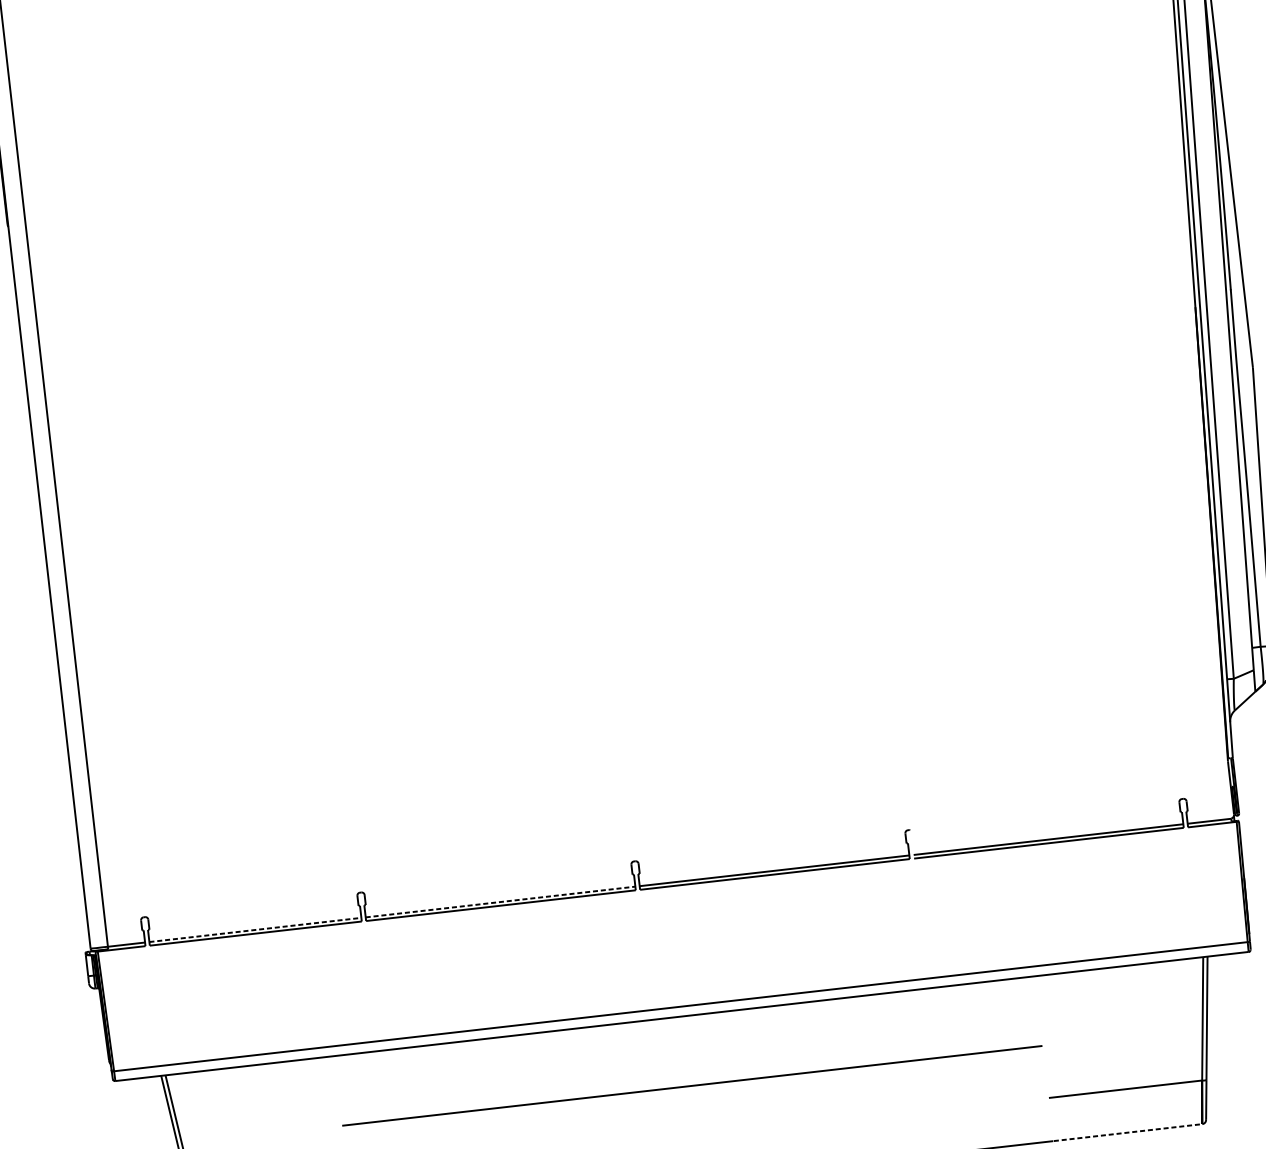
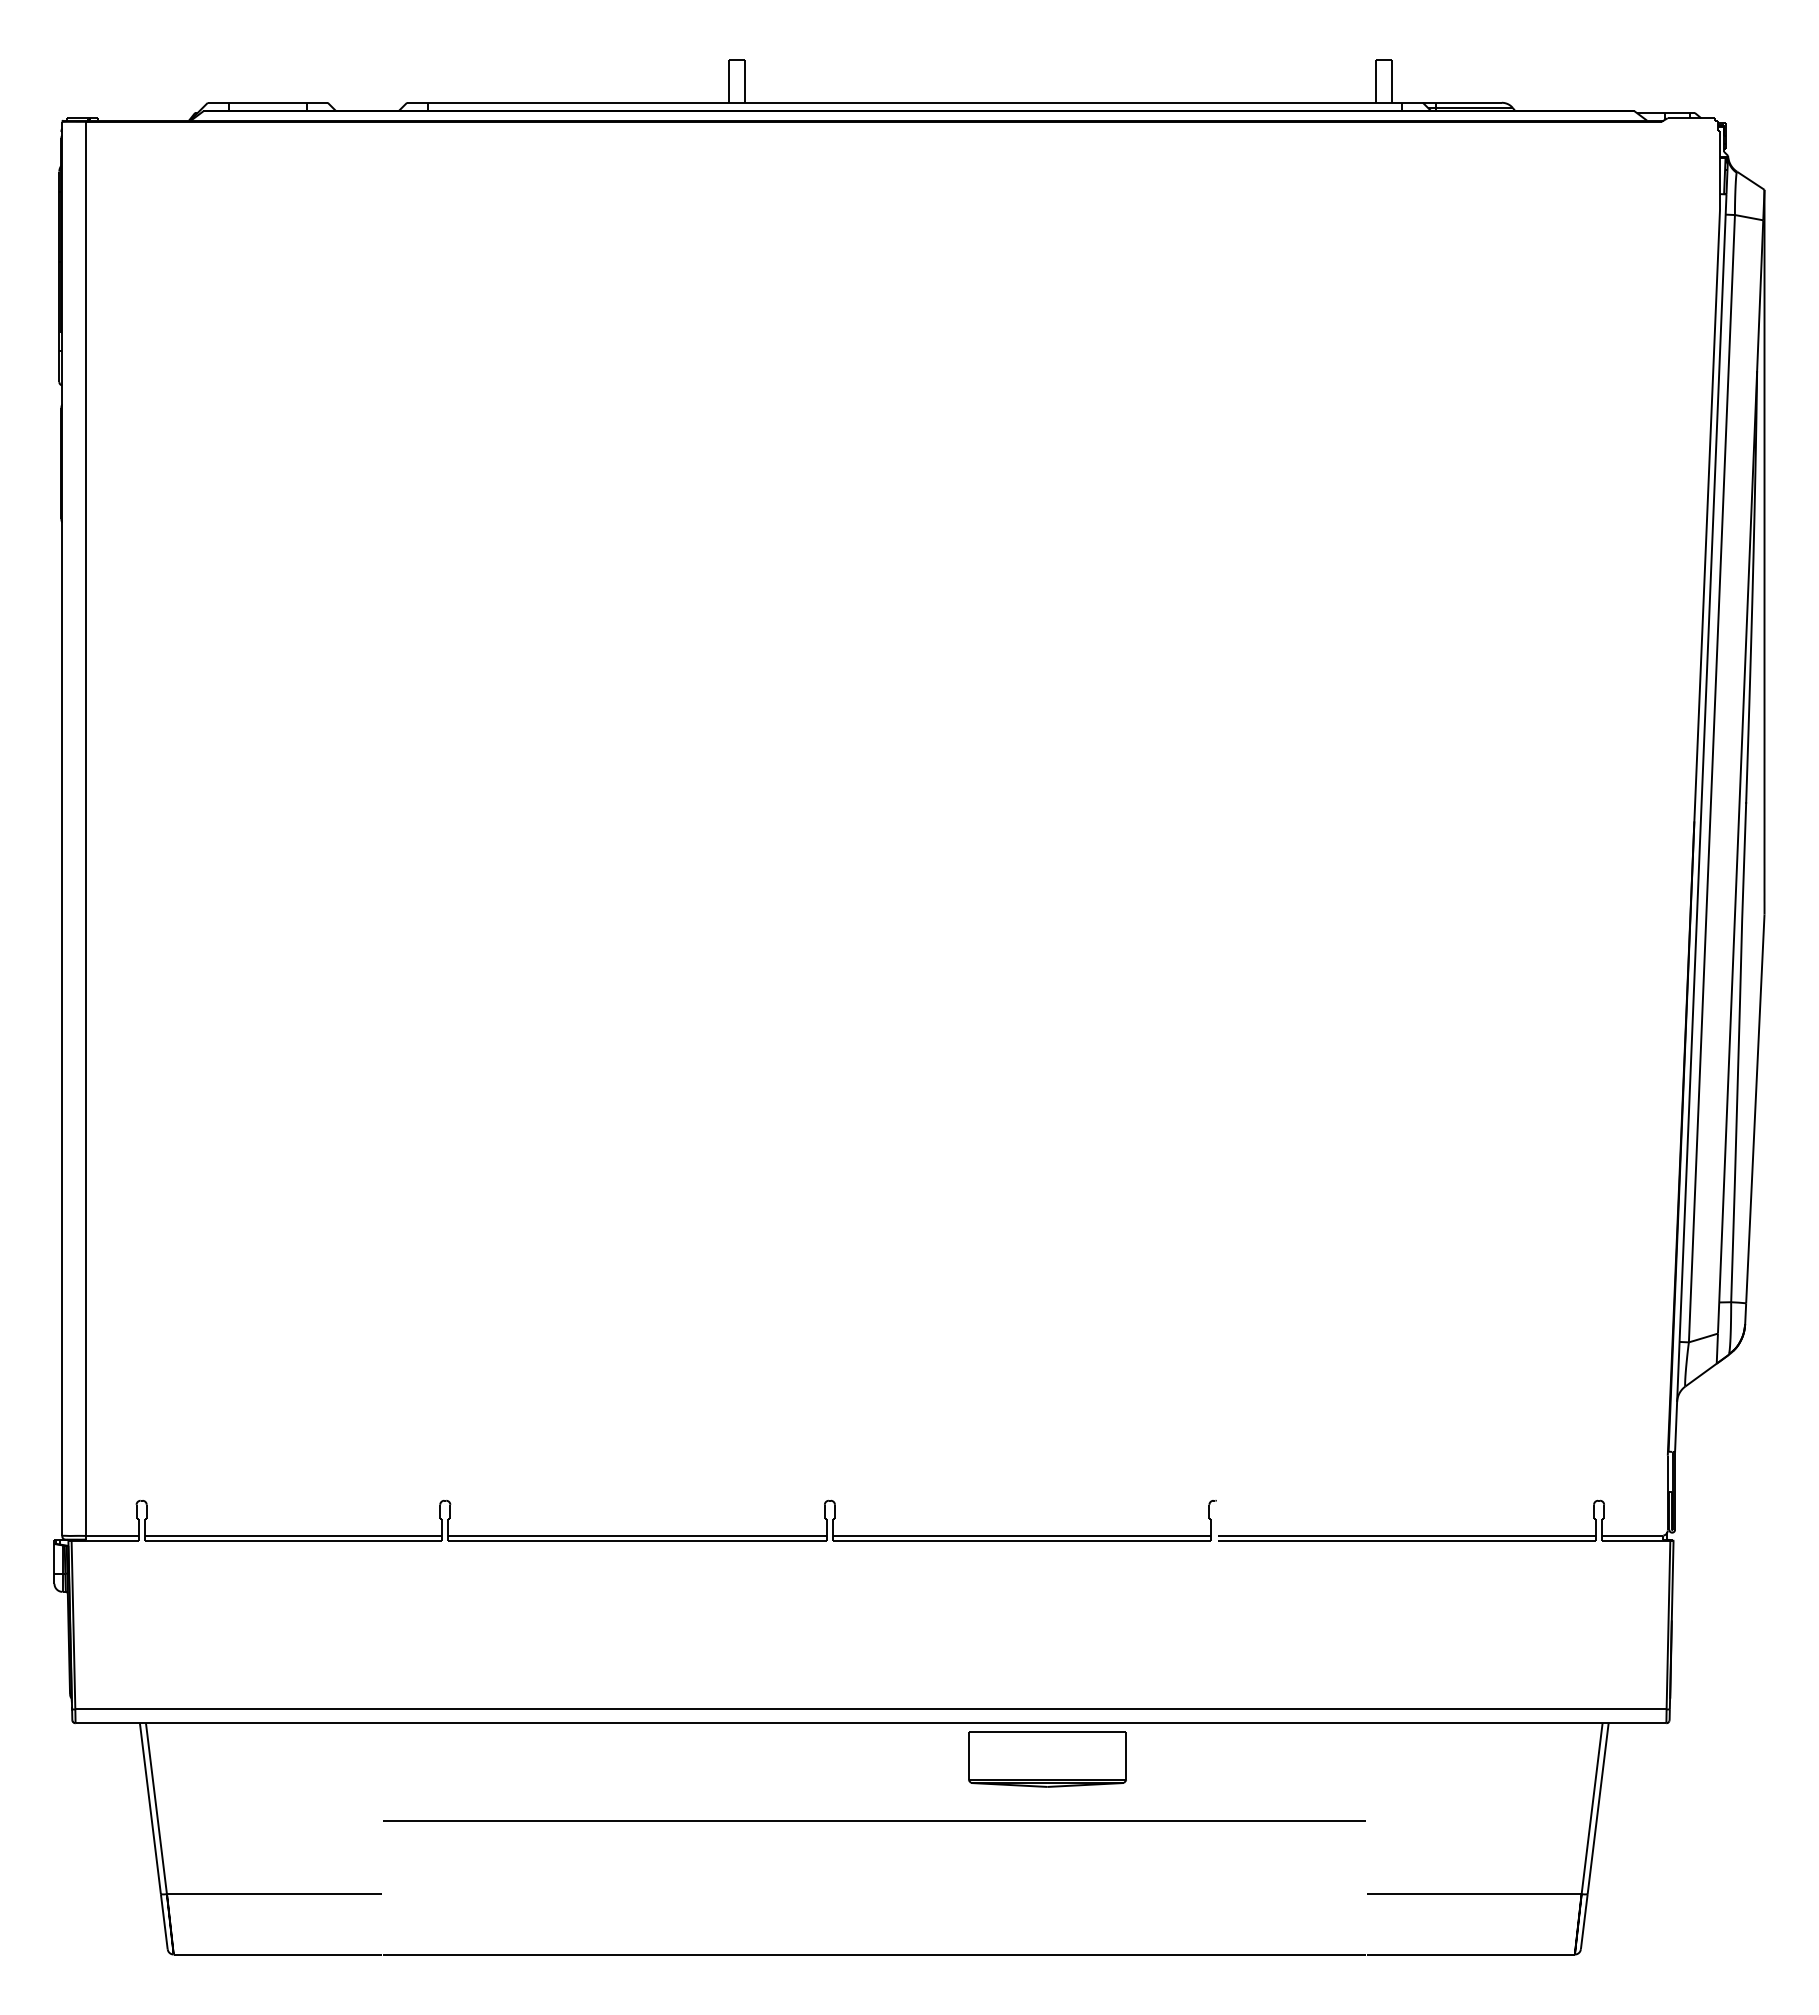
line: (501, 901) -> (638, 1535), dashed -> solid
line: (255, 929) -> (293, 1535), dashed -> solid
part: (810, 1028) -> (1047, 1759), added
line: (1128, 1132) -> (1471, 1954), dashed -> solid

